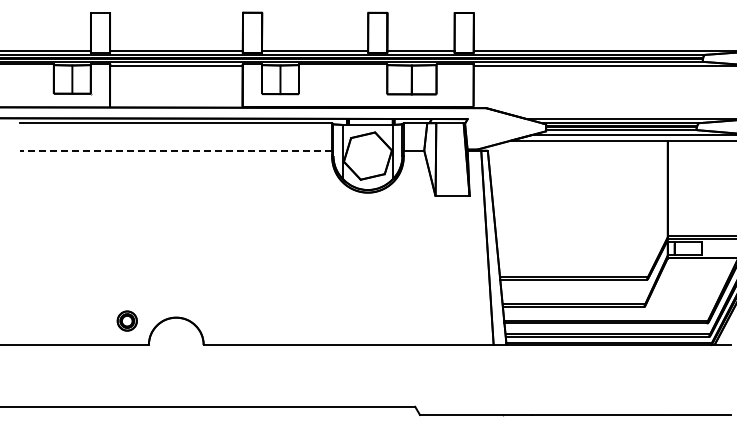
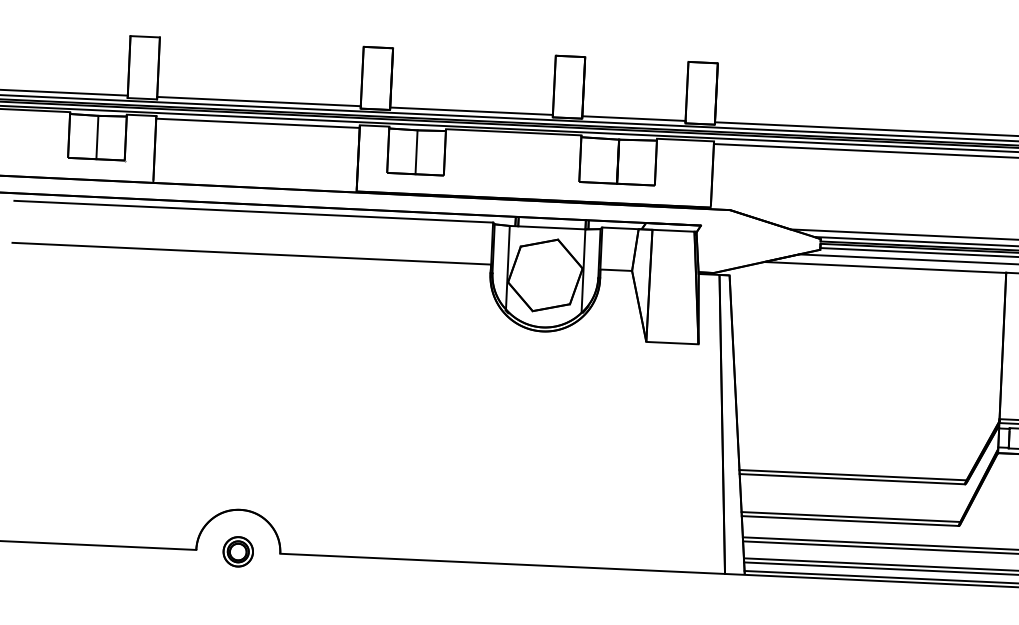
line: (175, 150) -> (250, 253), dashed -> solid
part: (126, 320) -> (237, 550), moved

